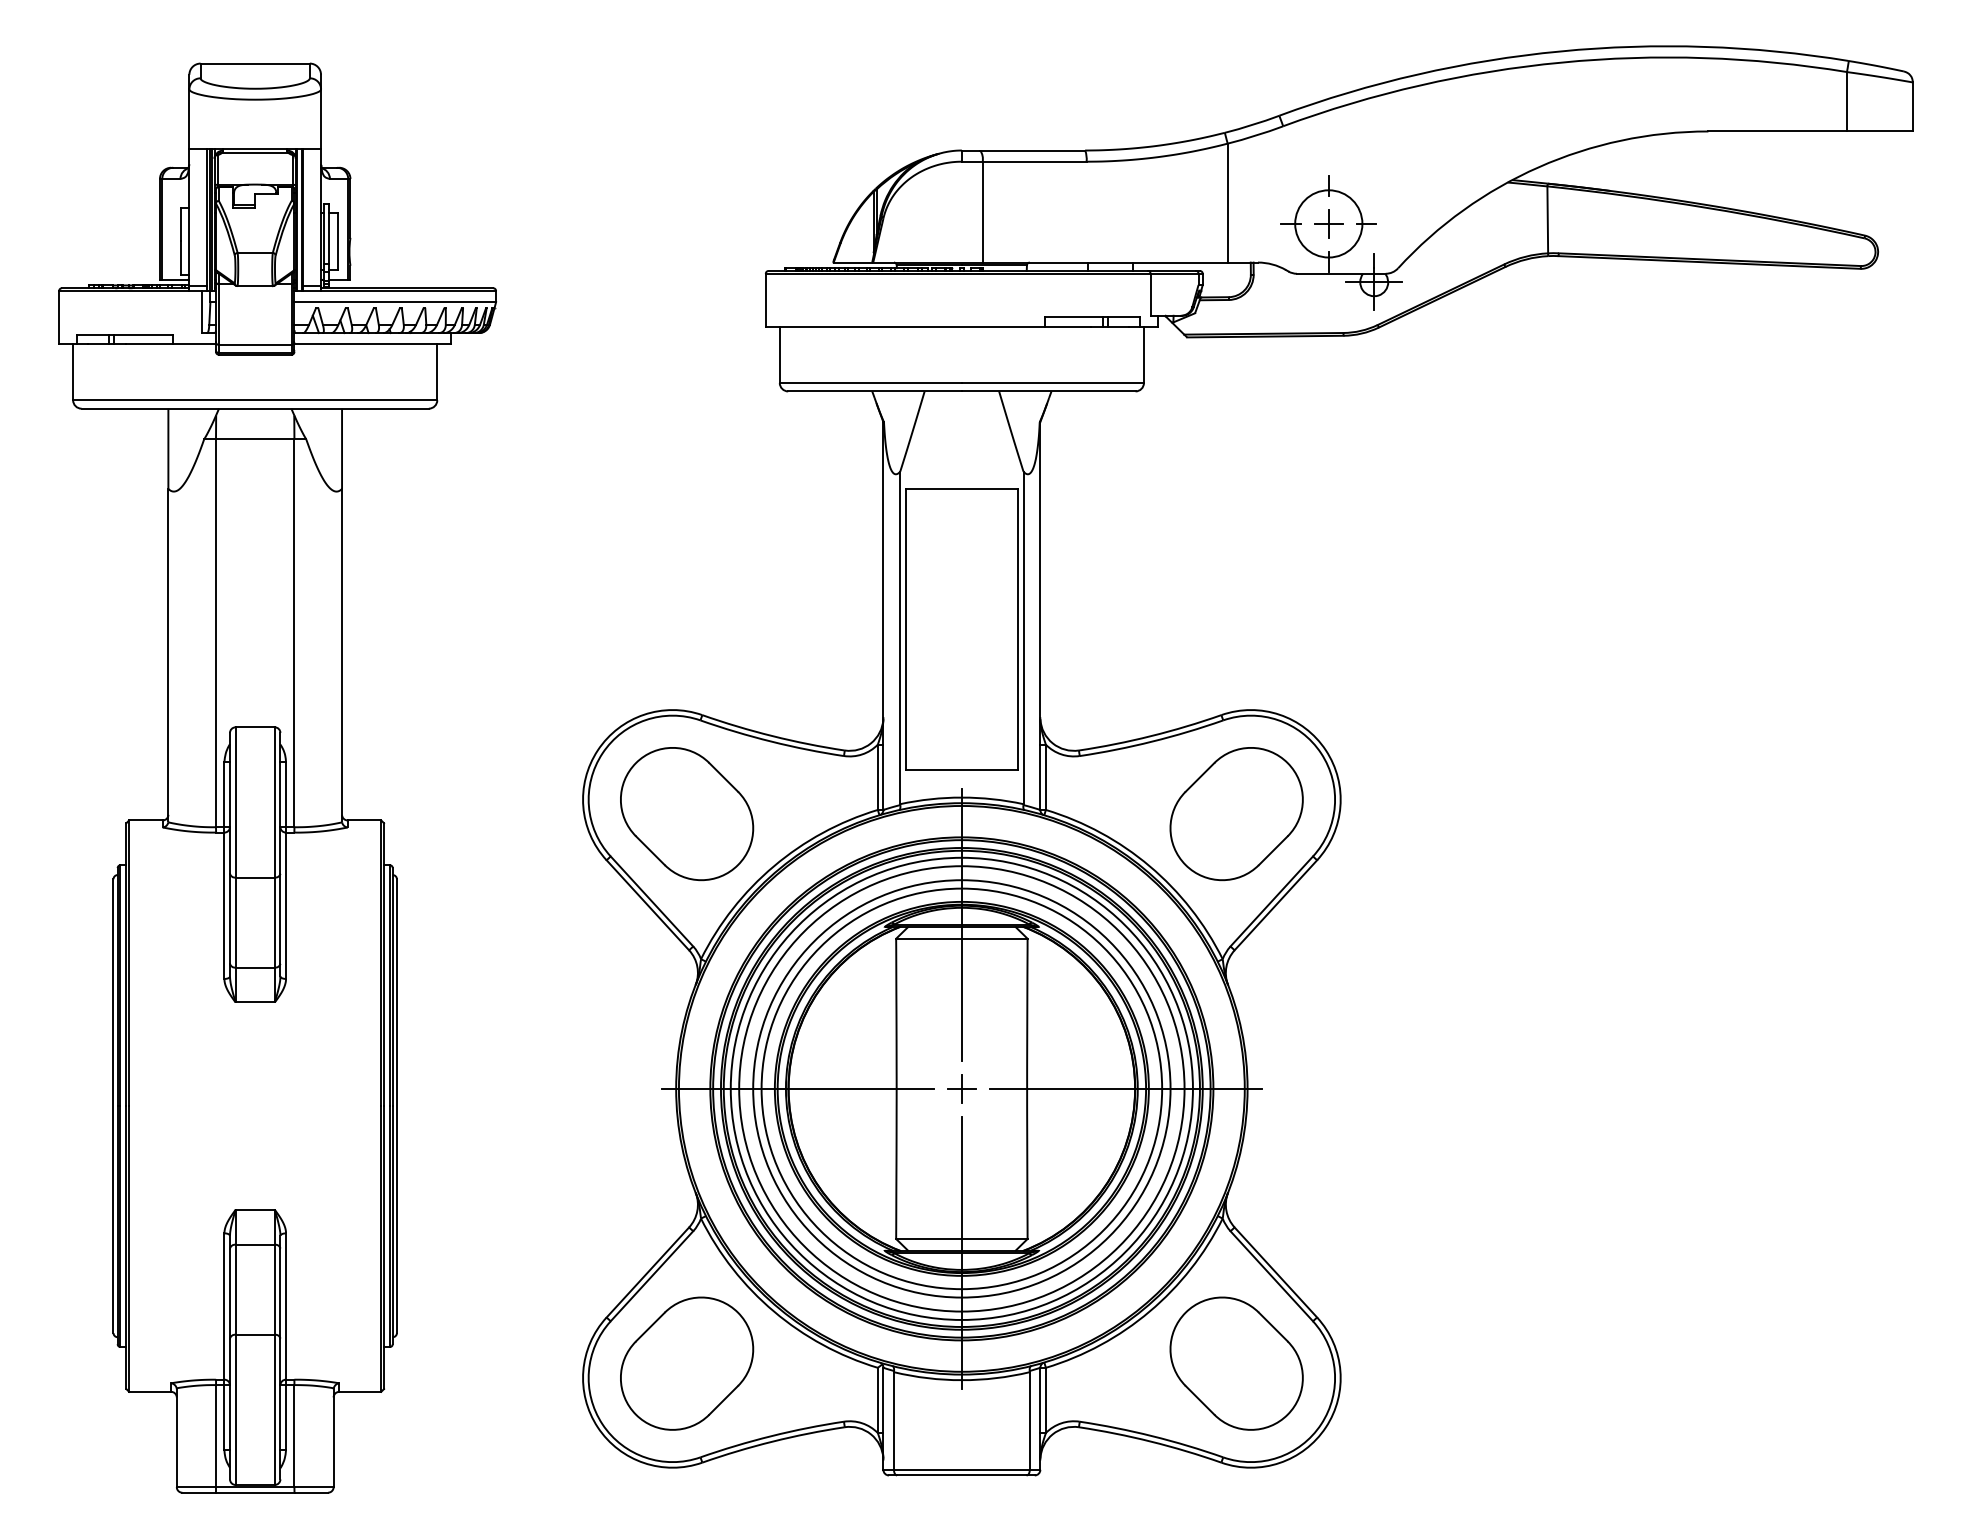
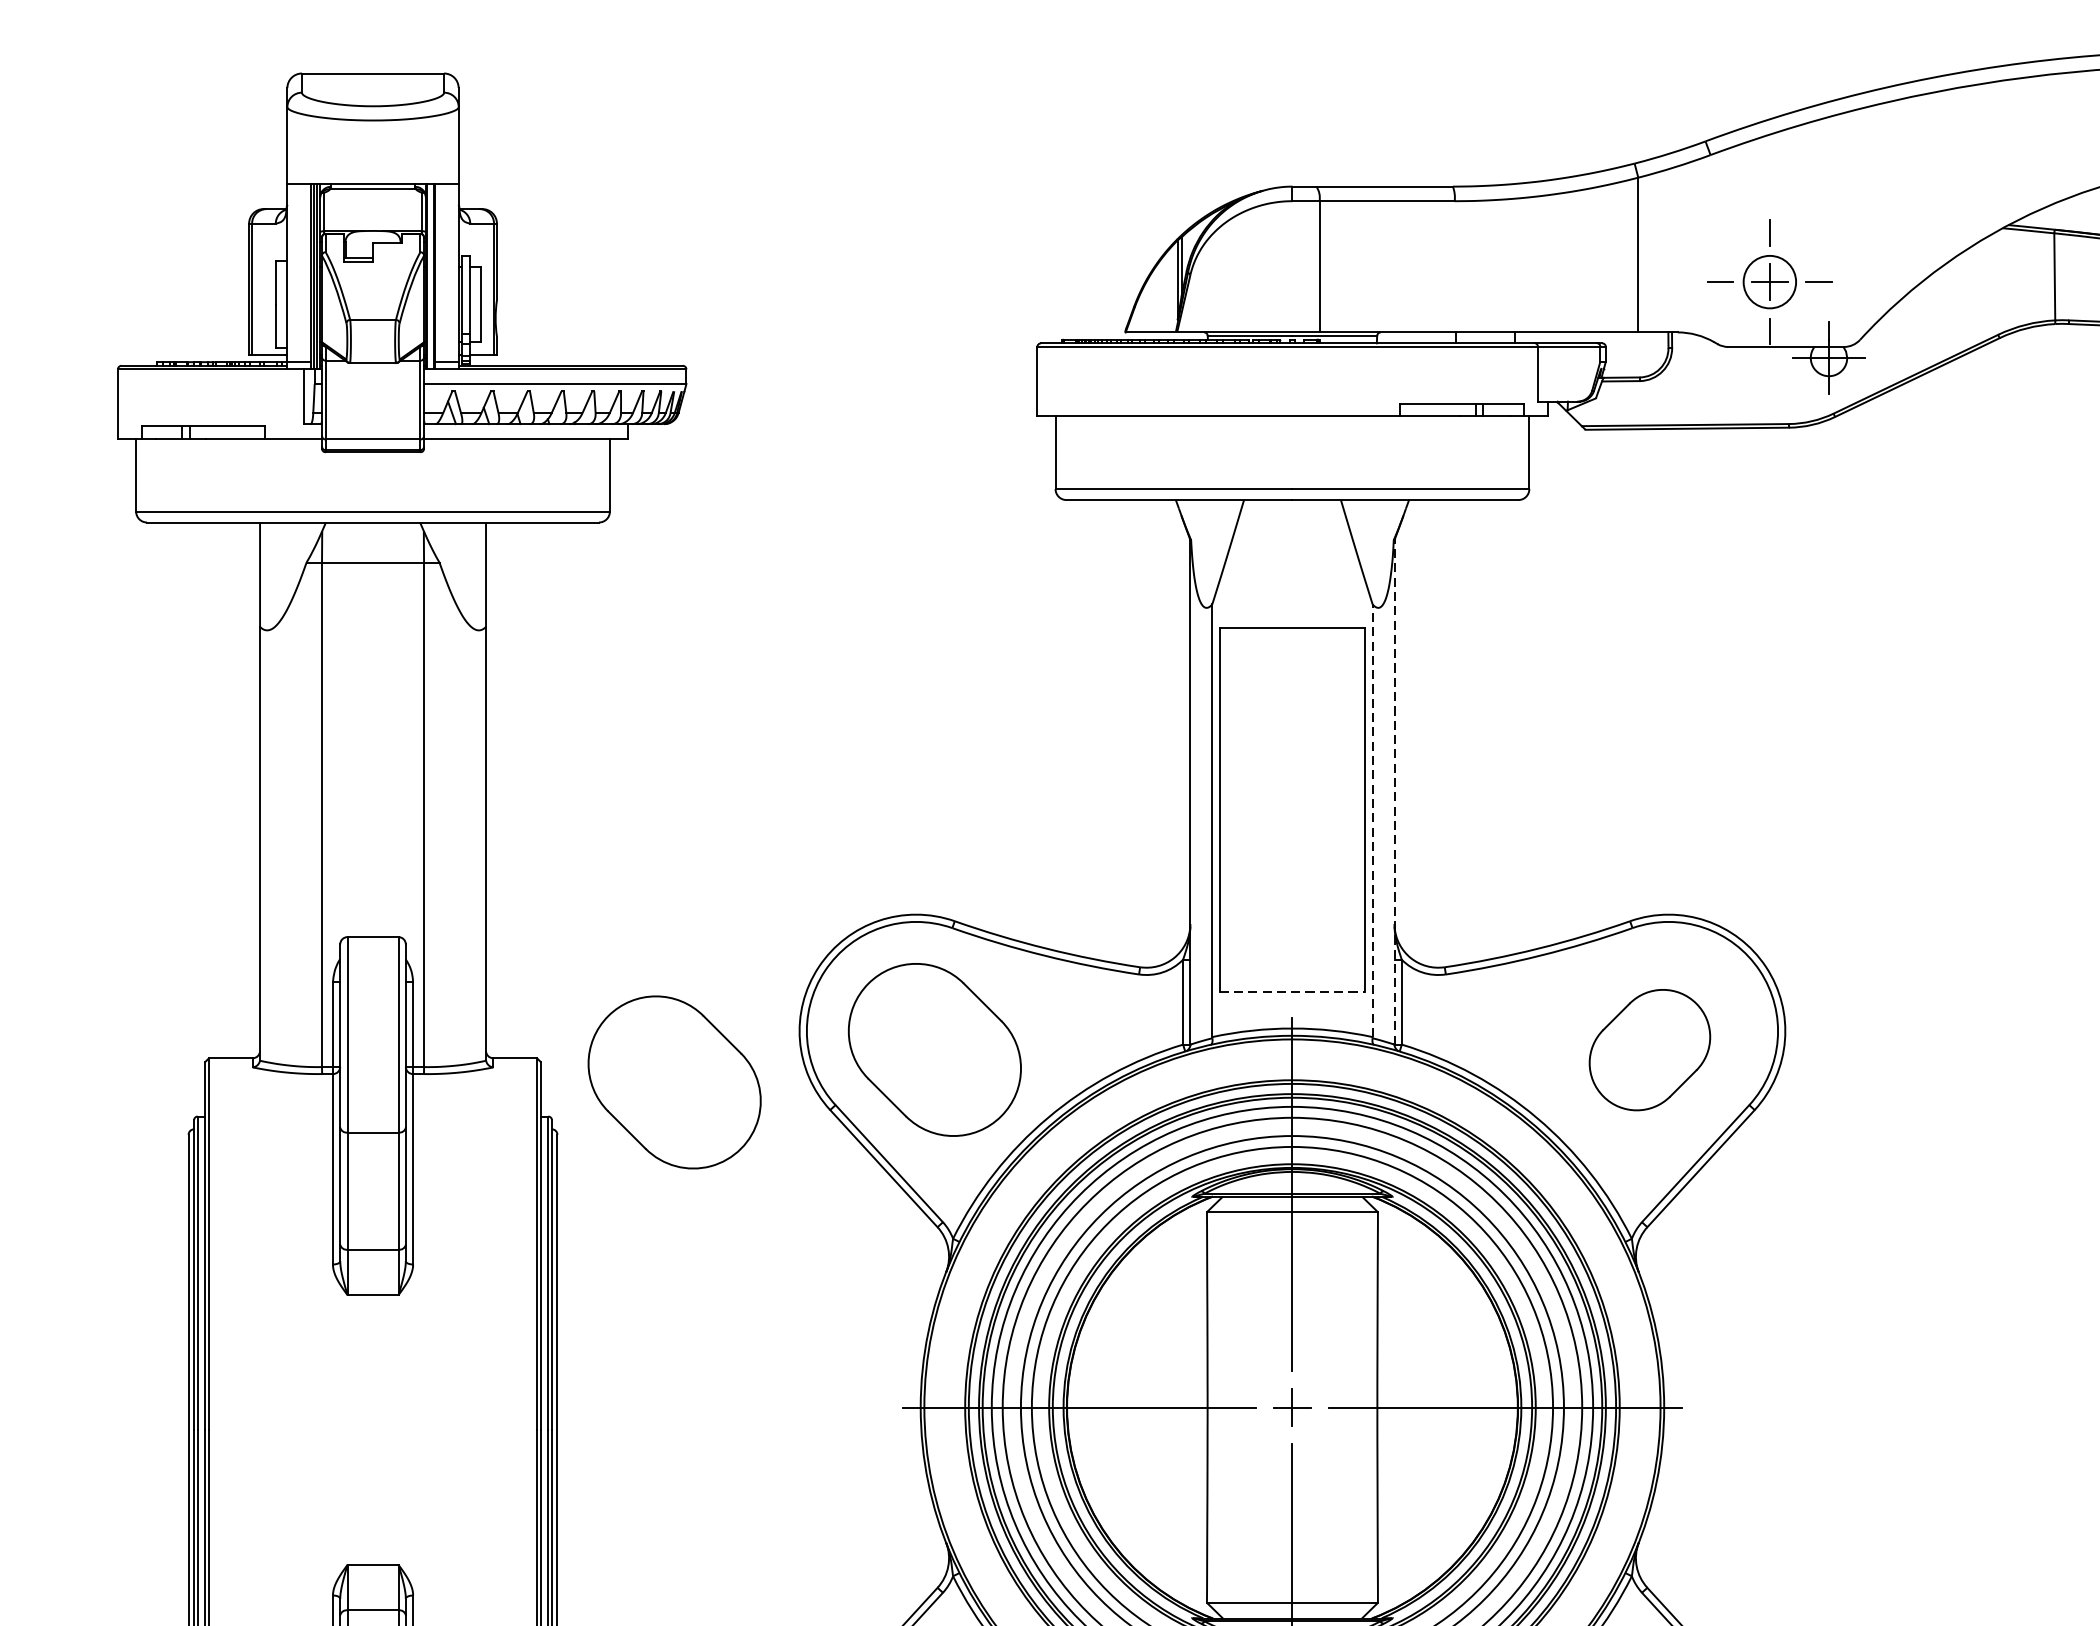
circle: (1328, 223) -> (1769, 281), size x0.6
line: (1040, 616) -> (1394, 792), solid -> dashed
line: (1023, 637) -> (1372, 820), solid -> dashed
line: (962, 769) -> (1293, 991), solid -> dashed
part: (1236, 814) -> (1649, 1050), size x0.7
part: (487, 839) -> (675, 1083), added

